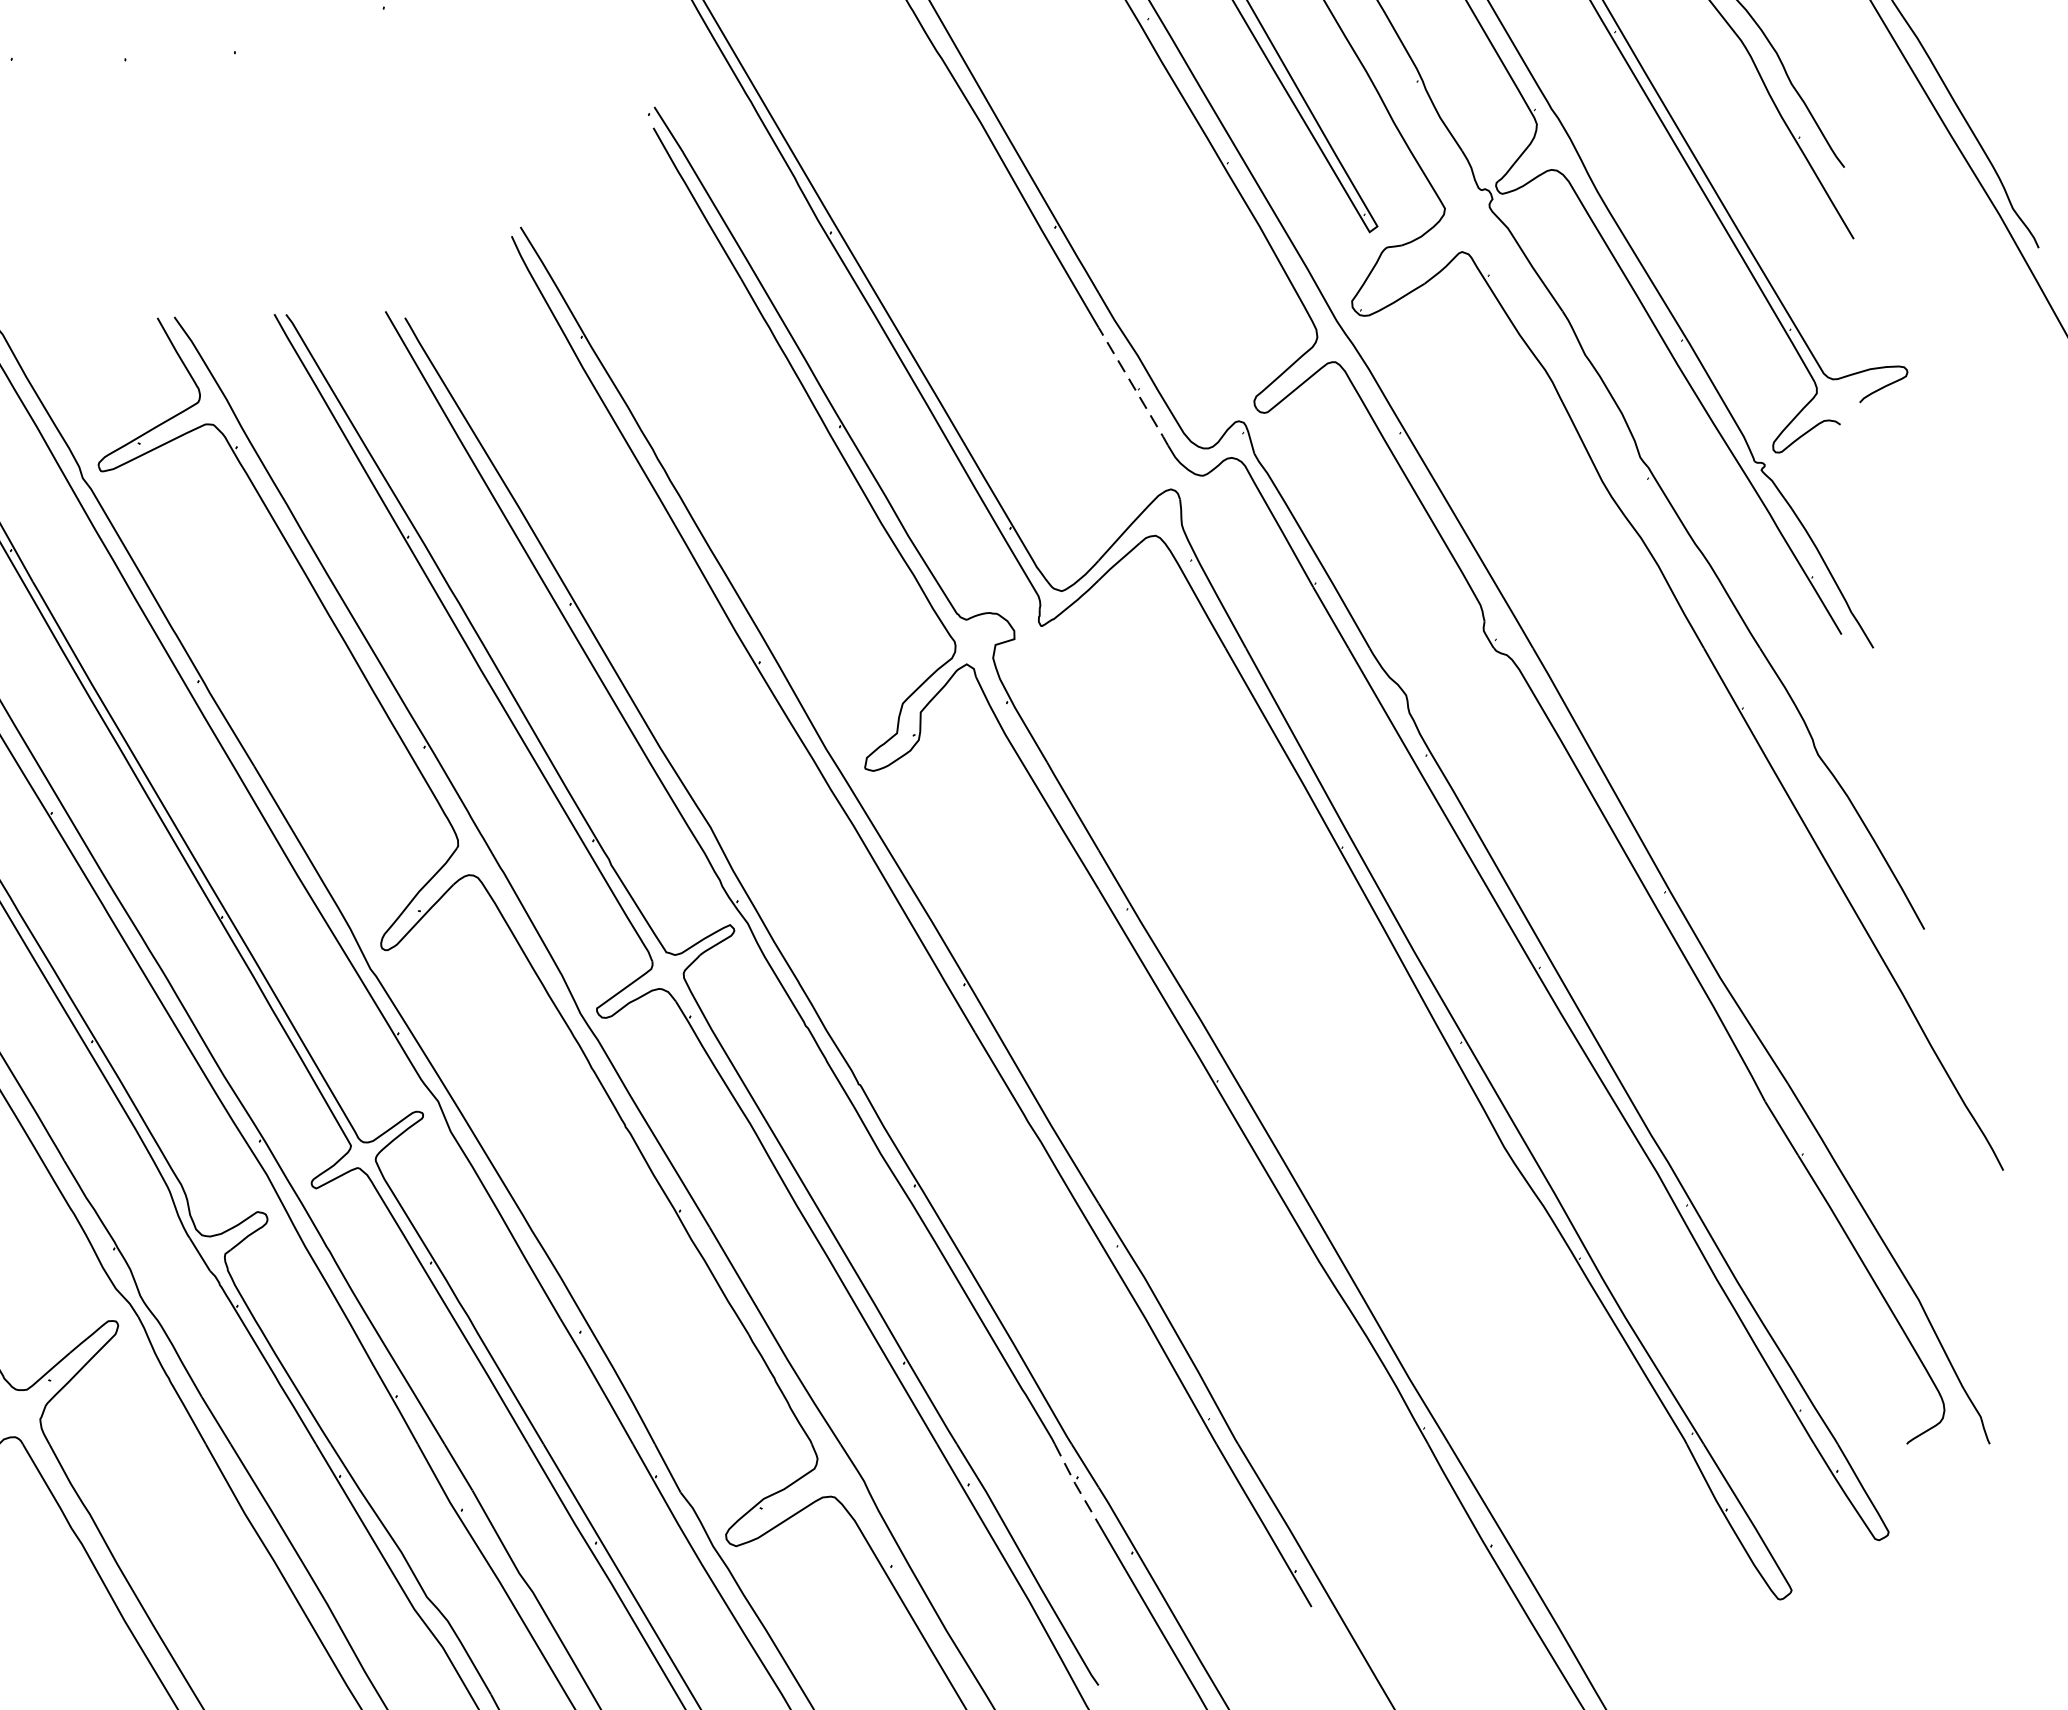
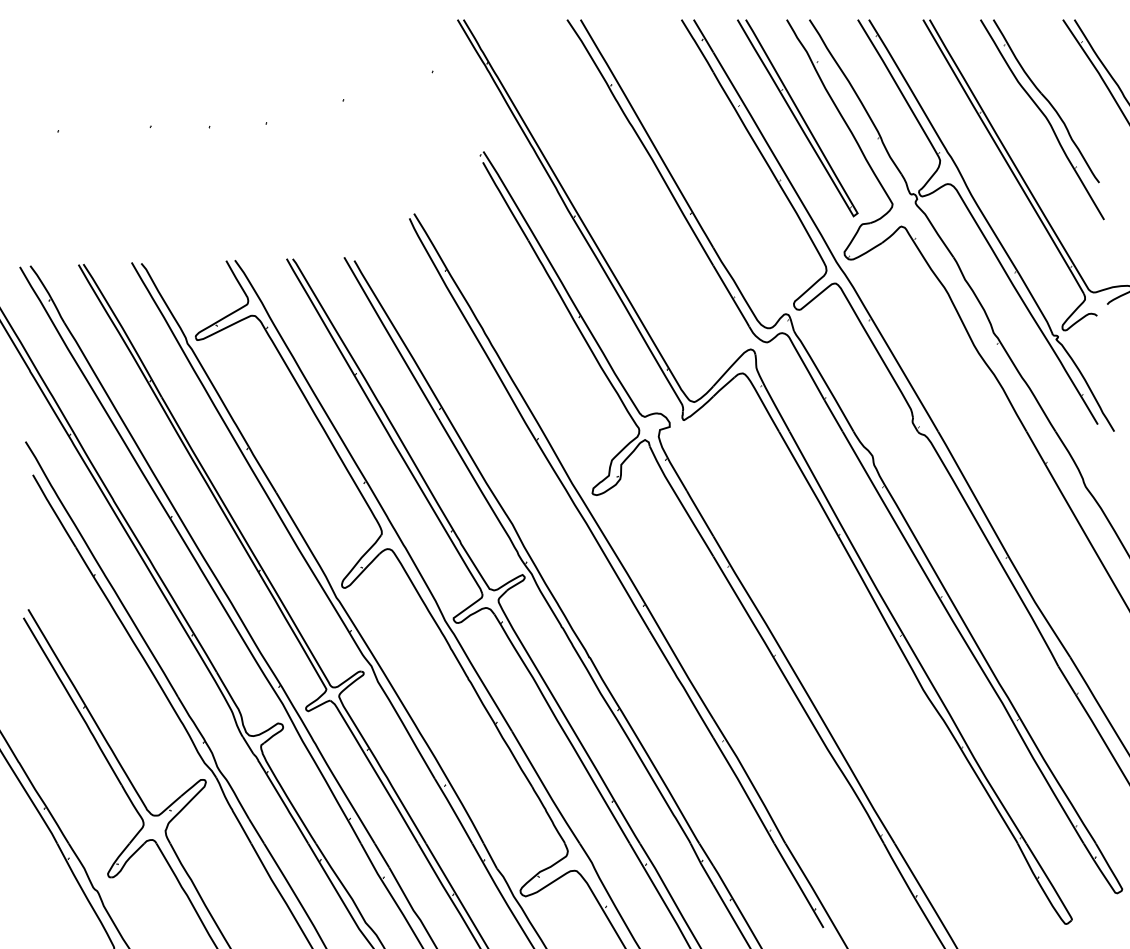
line: (1133, 387) -> (731, 296), dashed -> solid
line: (1075, 1484) -> (701, 864), dashed -> solid

